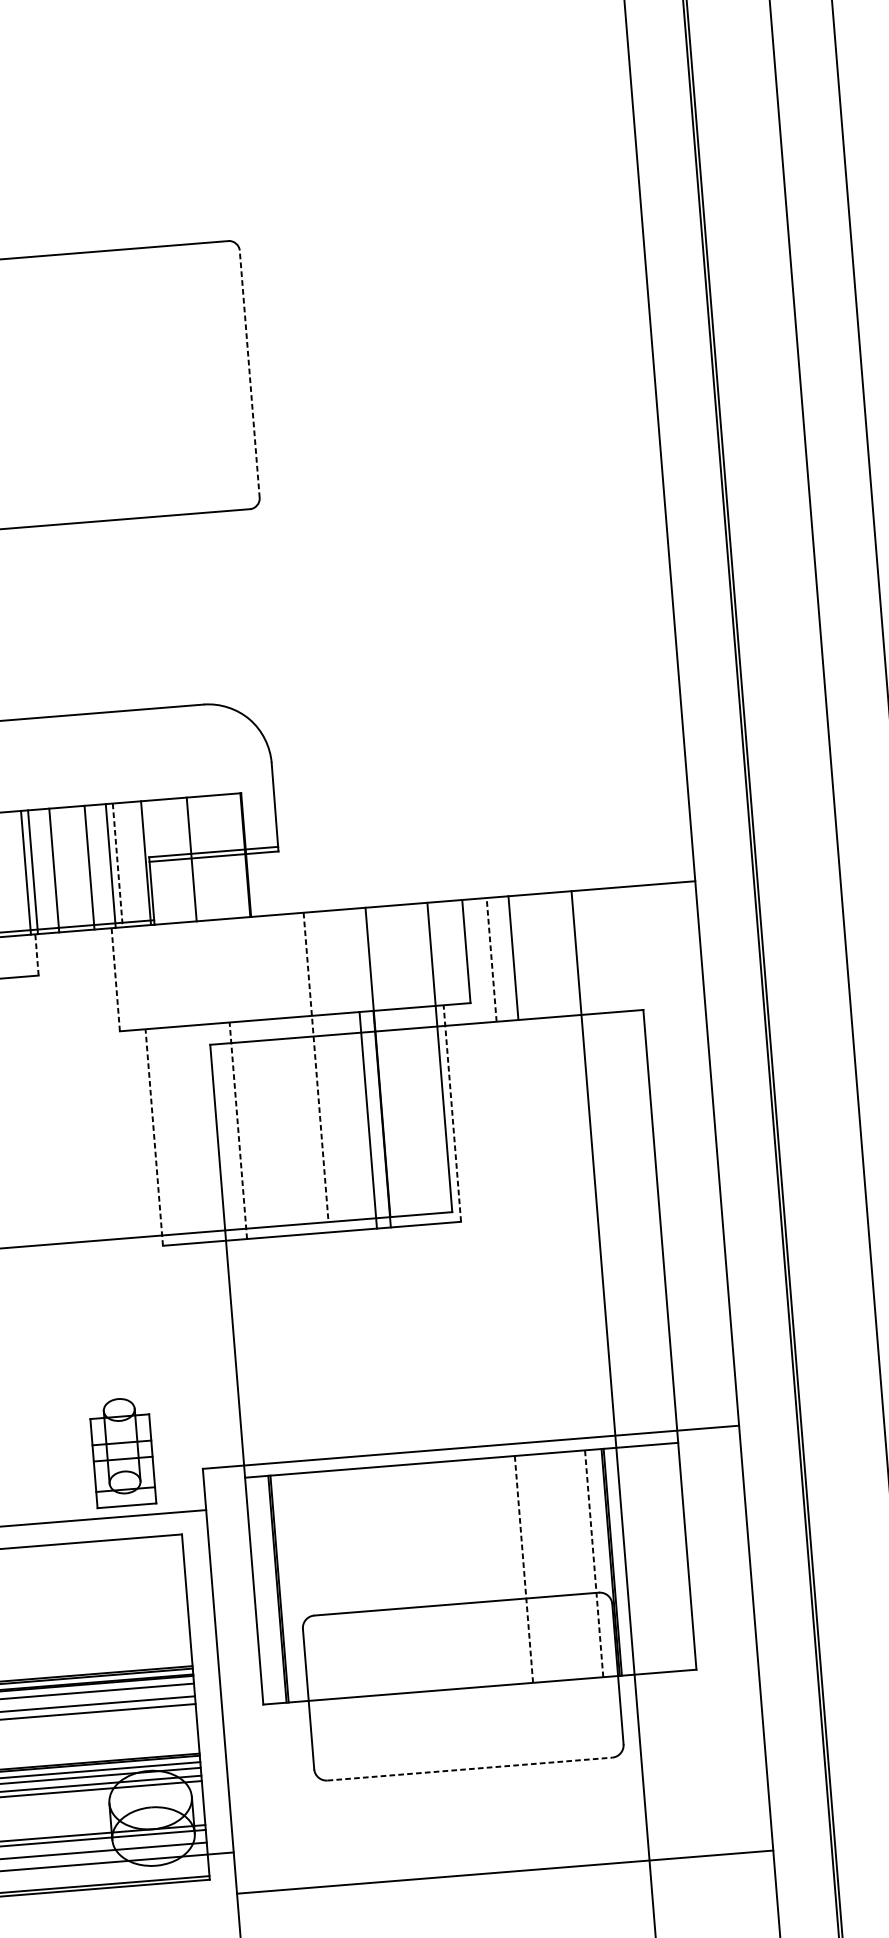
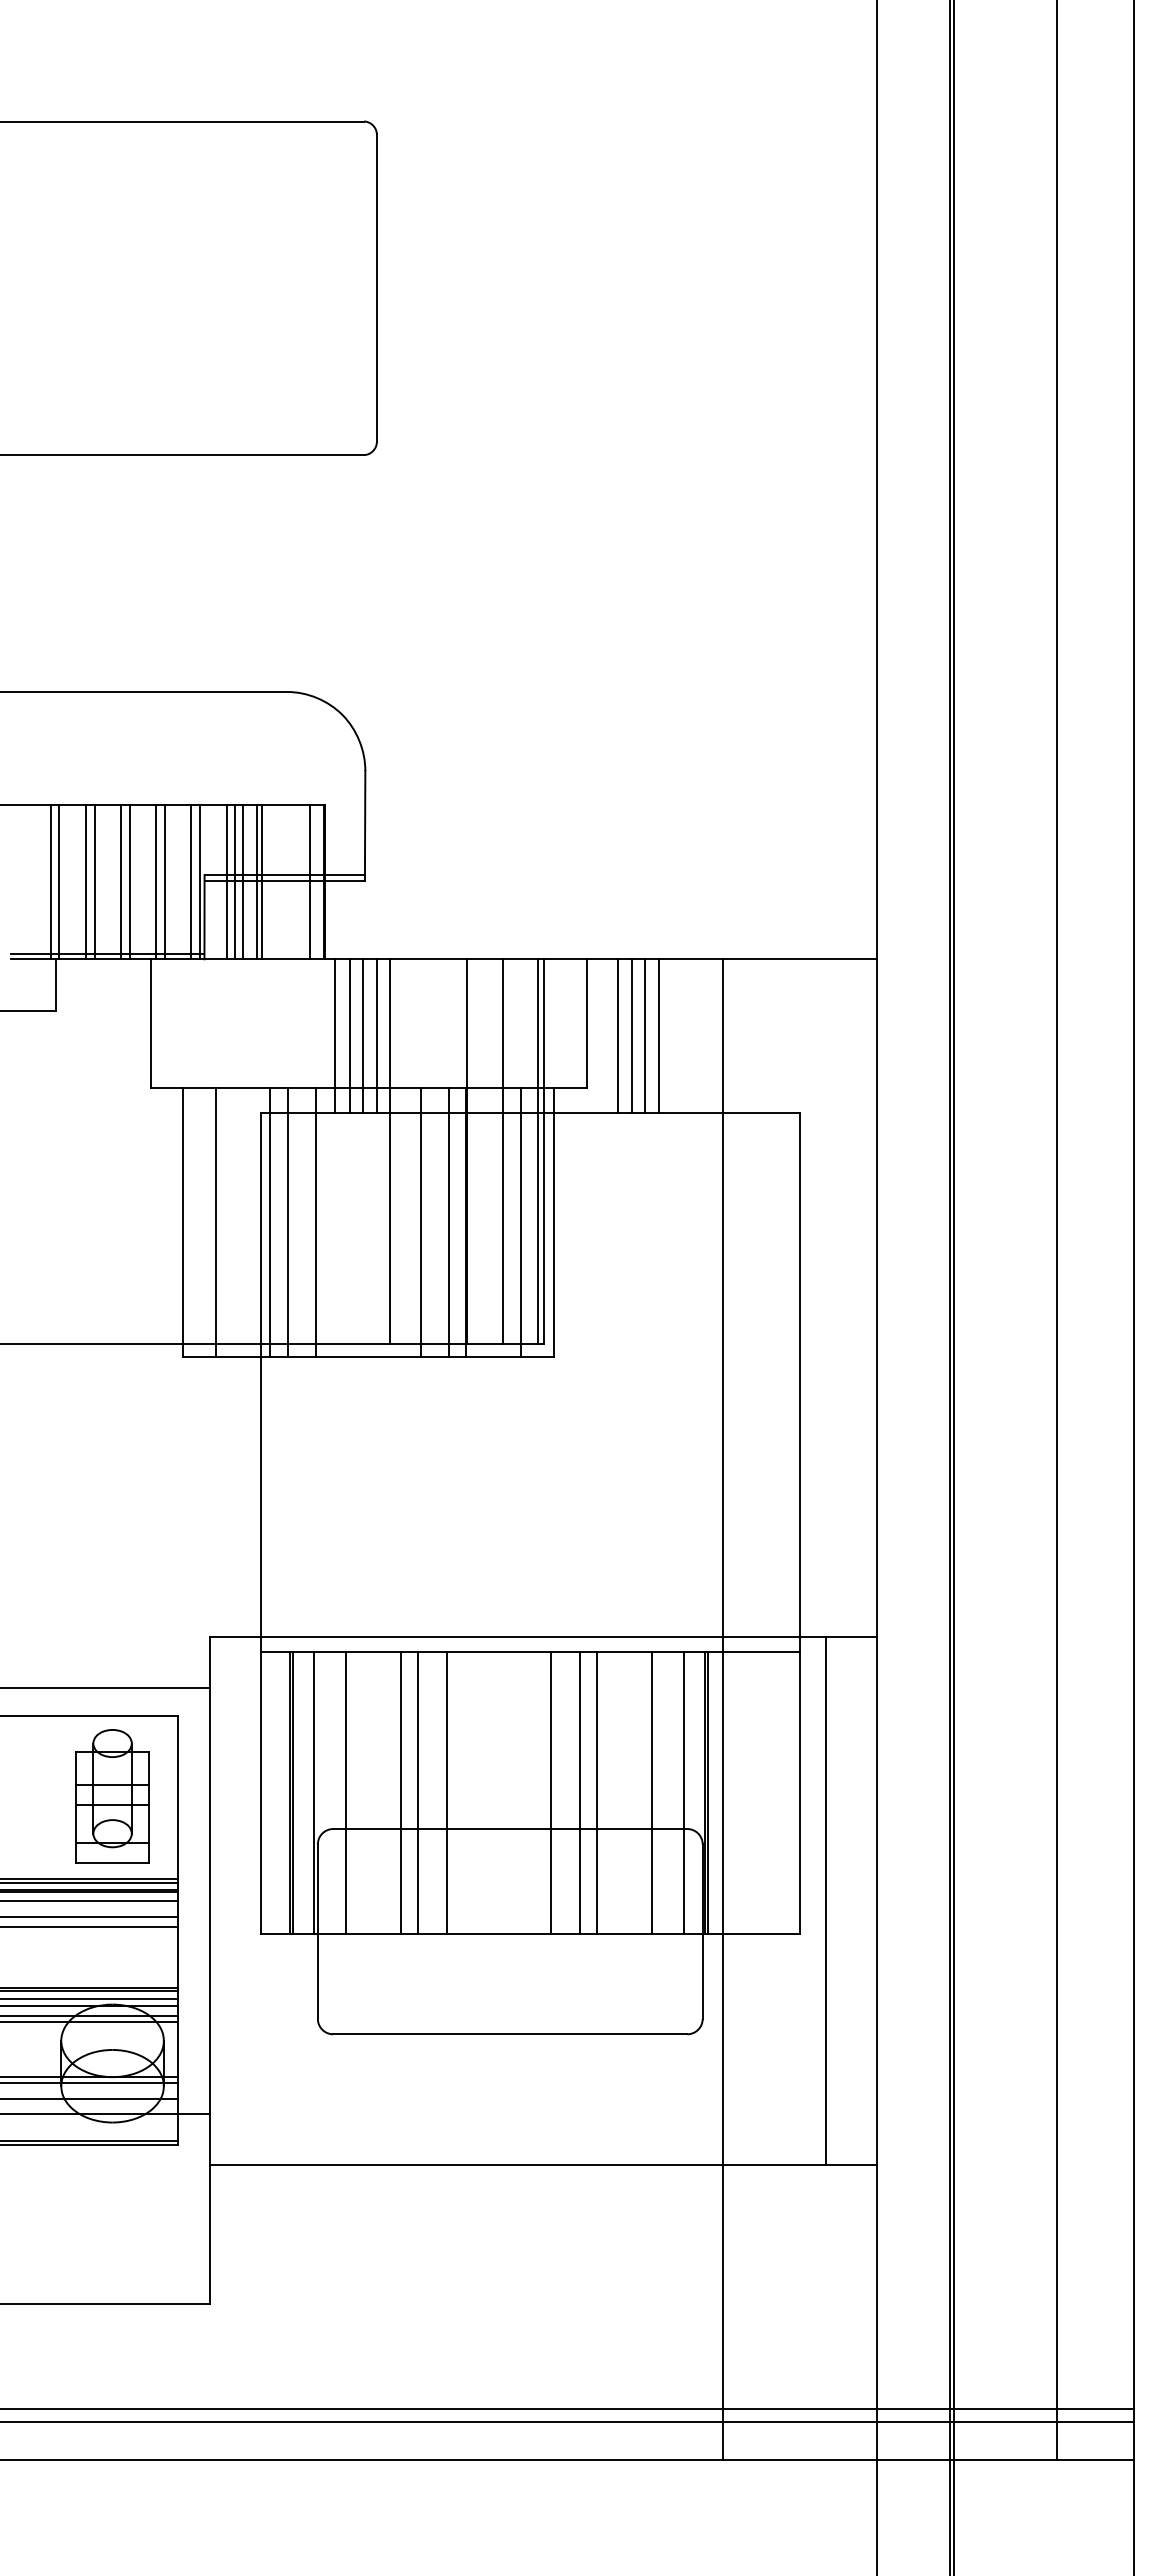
line: (249, 374) -> (376, 288), dashed -> solid
line: (234, 856) -> (309, 882), added
line: (195, 859) -> (261, 882), added
line: (180, 860) -> (242, 882), added
line: (167, 861) -> (226, 882), added
line: (174, 861) -> (235, 882), added
line: (139, 863) -> (191, 882), added
line: (117, 865) -> (164, 882), dashed -> solid
line: (82, 868) -> (121, 882), added
line: (61, 870) -> (94, 882), added
line: (37, 954) -> (56, 984), dashed -> solid
line: (525, 957) -> (659, 1036), added
line: (503, 959) -> (632, 1036), added
line: (491, 960) -> (617, 1036), dashed -> solid
line: (298, 975) -> (377, 1036), added
line: (286, 976) -> (362, 1036), added
line: (276, 977) -> (350, 1036), added
line: (264, 978) -> (335, 1036), added
line: (116, 979) -> (151, 1022), dashed -> solid
line: (434, 1057) -> (537, 1151), added
line: (407, 1059) -> (503, 1151), added
line: (315, 1068) -> (389, 1152), dashed -> solid
line: (452, 1113) -> (553, 1222), dashed -> solid
line: (426, 1115) -> (521, 1221), added
line: (345, 1121) -> (420, 1221), added
line: (261, 1128) -> (316, 1221), added
line: (238, 1130) -> (287, 1222), dashed -> solid
line: (224, 1131) -> (270, 1221), added
line: (180, 1134) -> (215, 1221), added
line: (153, 1137) -> (182, 1222), dashed -> solid
part: (122, 1452) -> (112, 1796), moved
line: (594, 1563) -> (684, 1792), dashed -> solid
line: (567, 1565) -> (651, 1792), added
line: (523, 1569) -> (596, 1792), dashed -> solid
line: (509, 1570) -> (579, 1792), added
line: (487, 1572) -> (551, 1792), added
line: (402, 1578) -> (446, 1792), added
line: (380, 1580) -> (418, 1792), added
line: (366, 1581) -> (400, 1792), added
line: (322, 1585) -> (346, 1792), added
line: (296, 1587) -> (313, 1792), added
line: (714, 1641) -> (825, 1900), added
line: (470, 1769) -> (510, 2034), dashed -> solid

